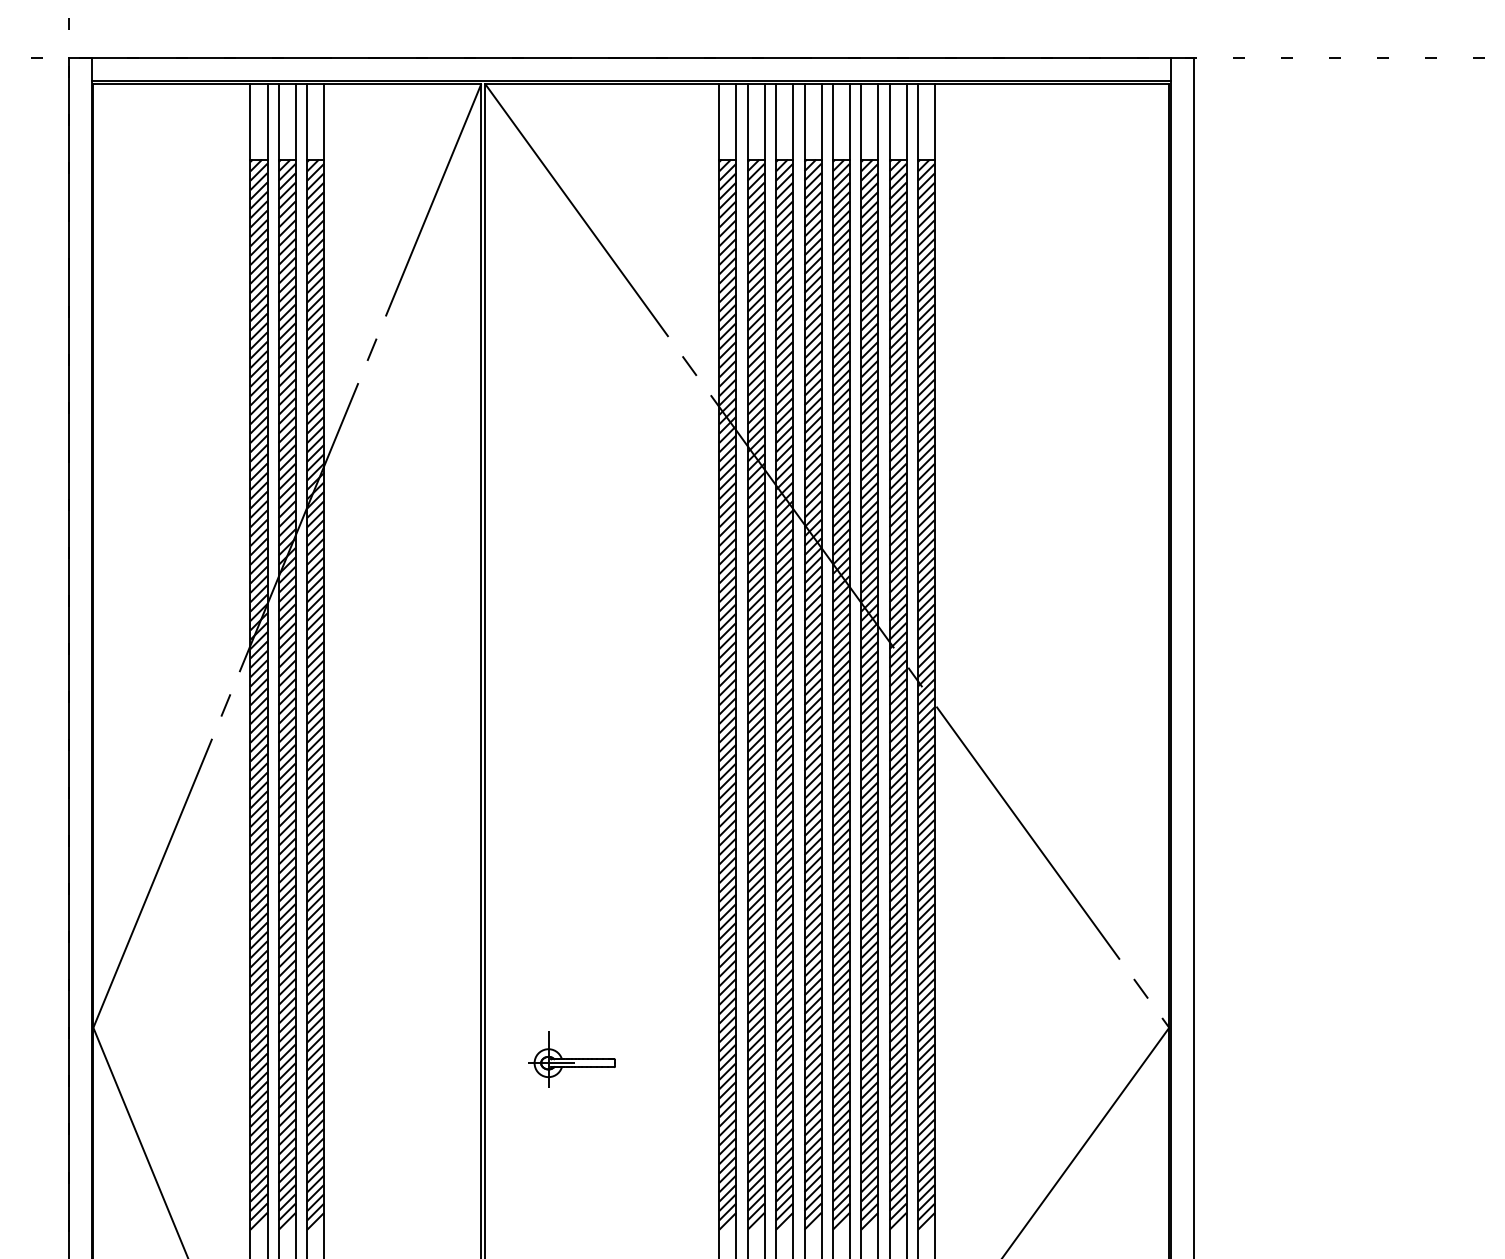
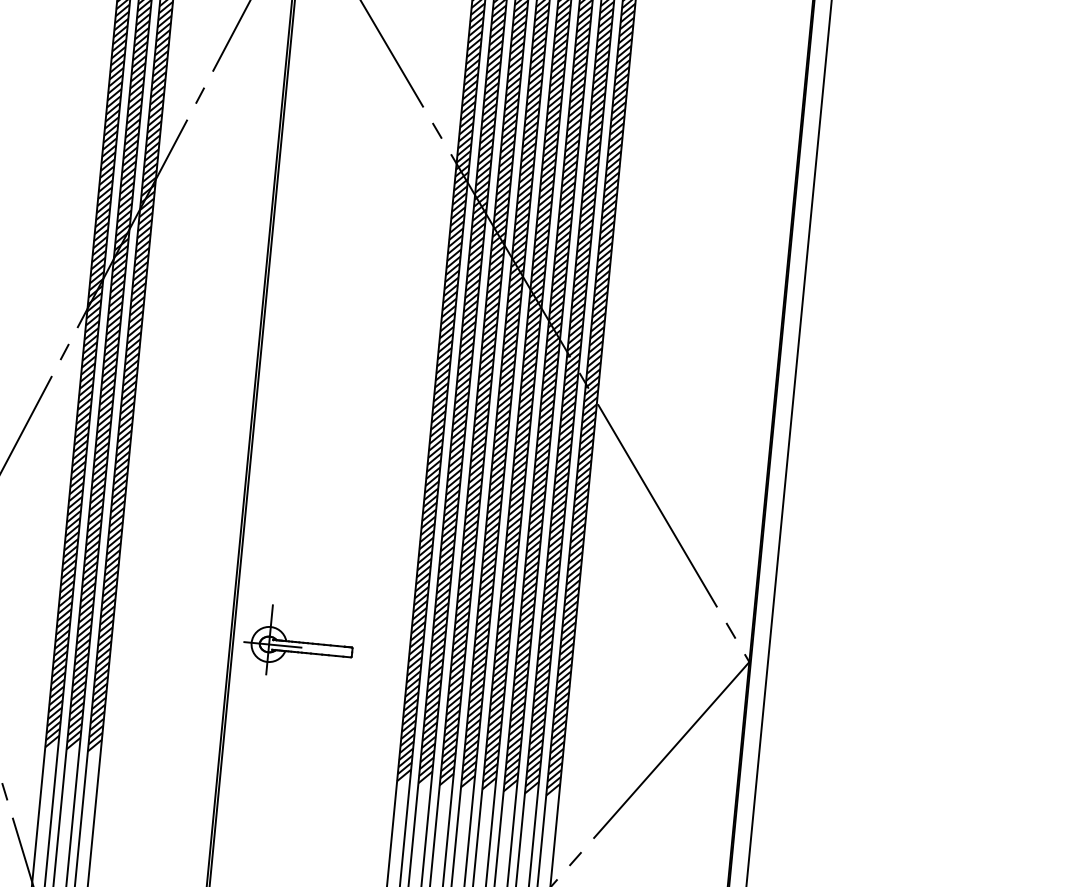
part: (571, 1059) -> (298, 642), size x1.67

